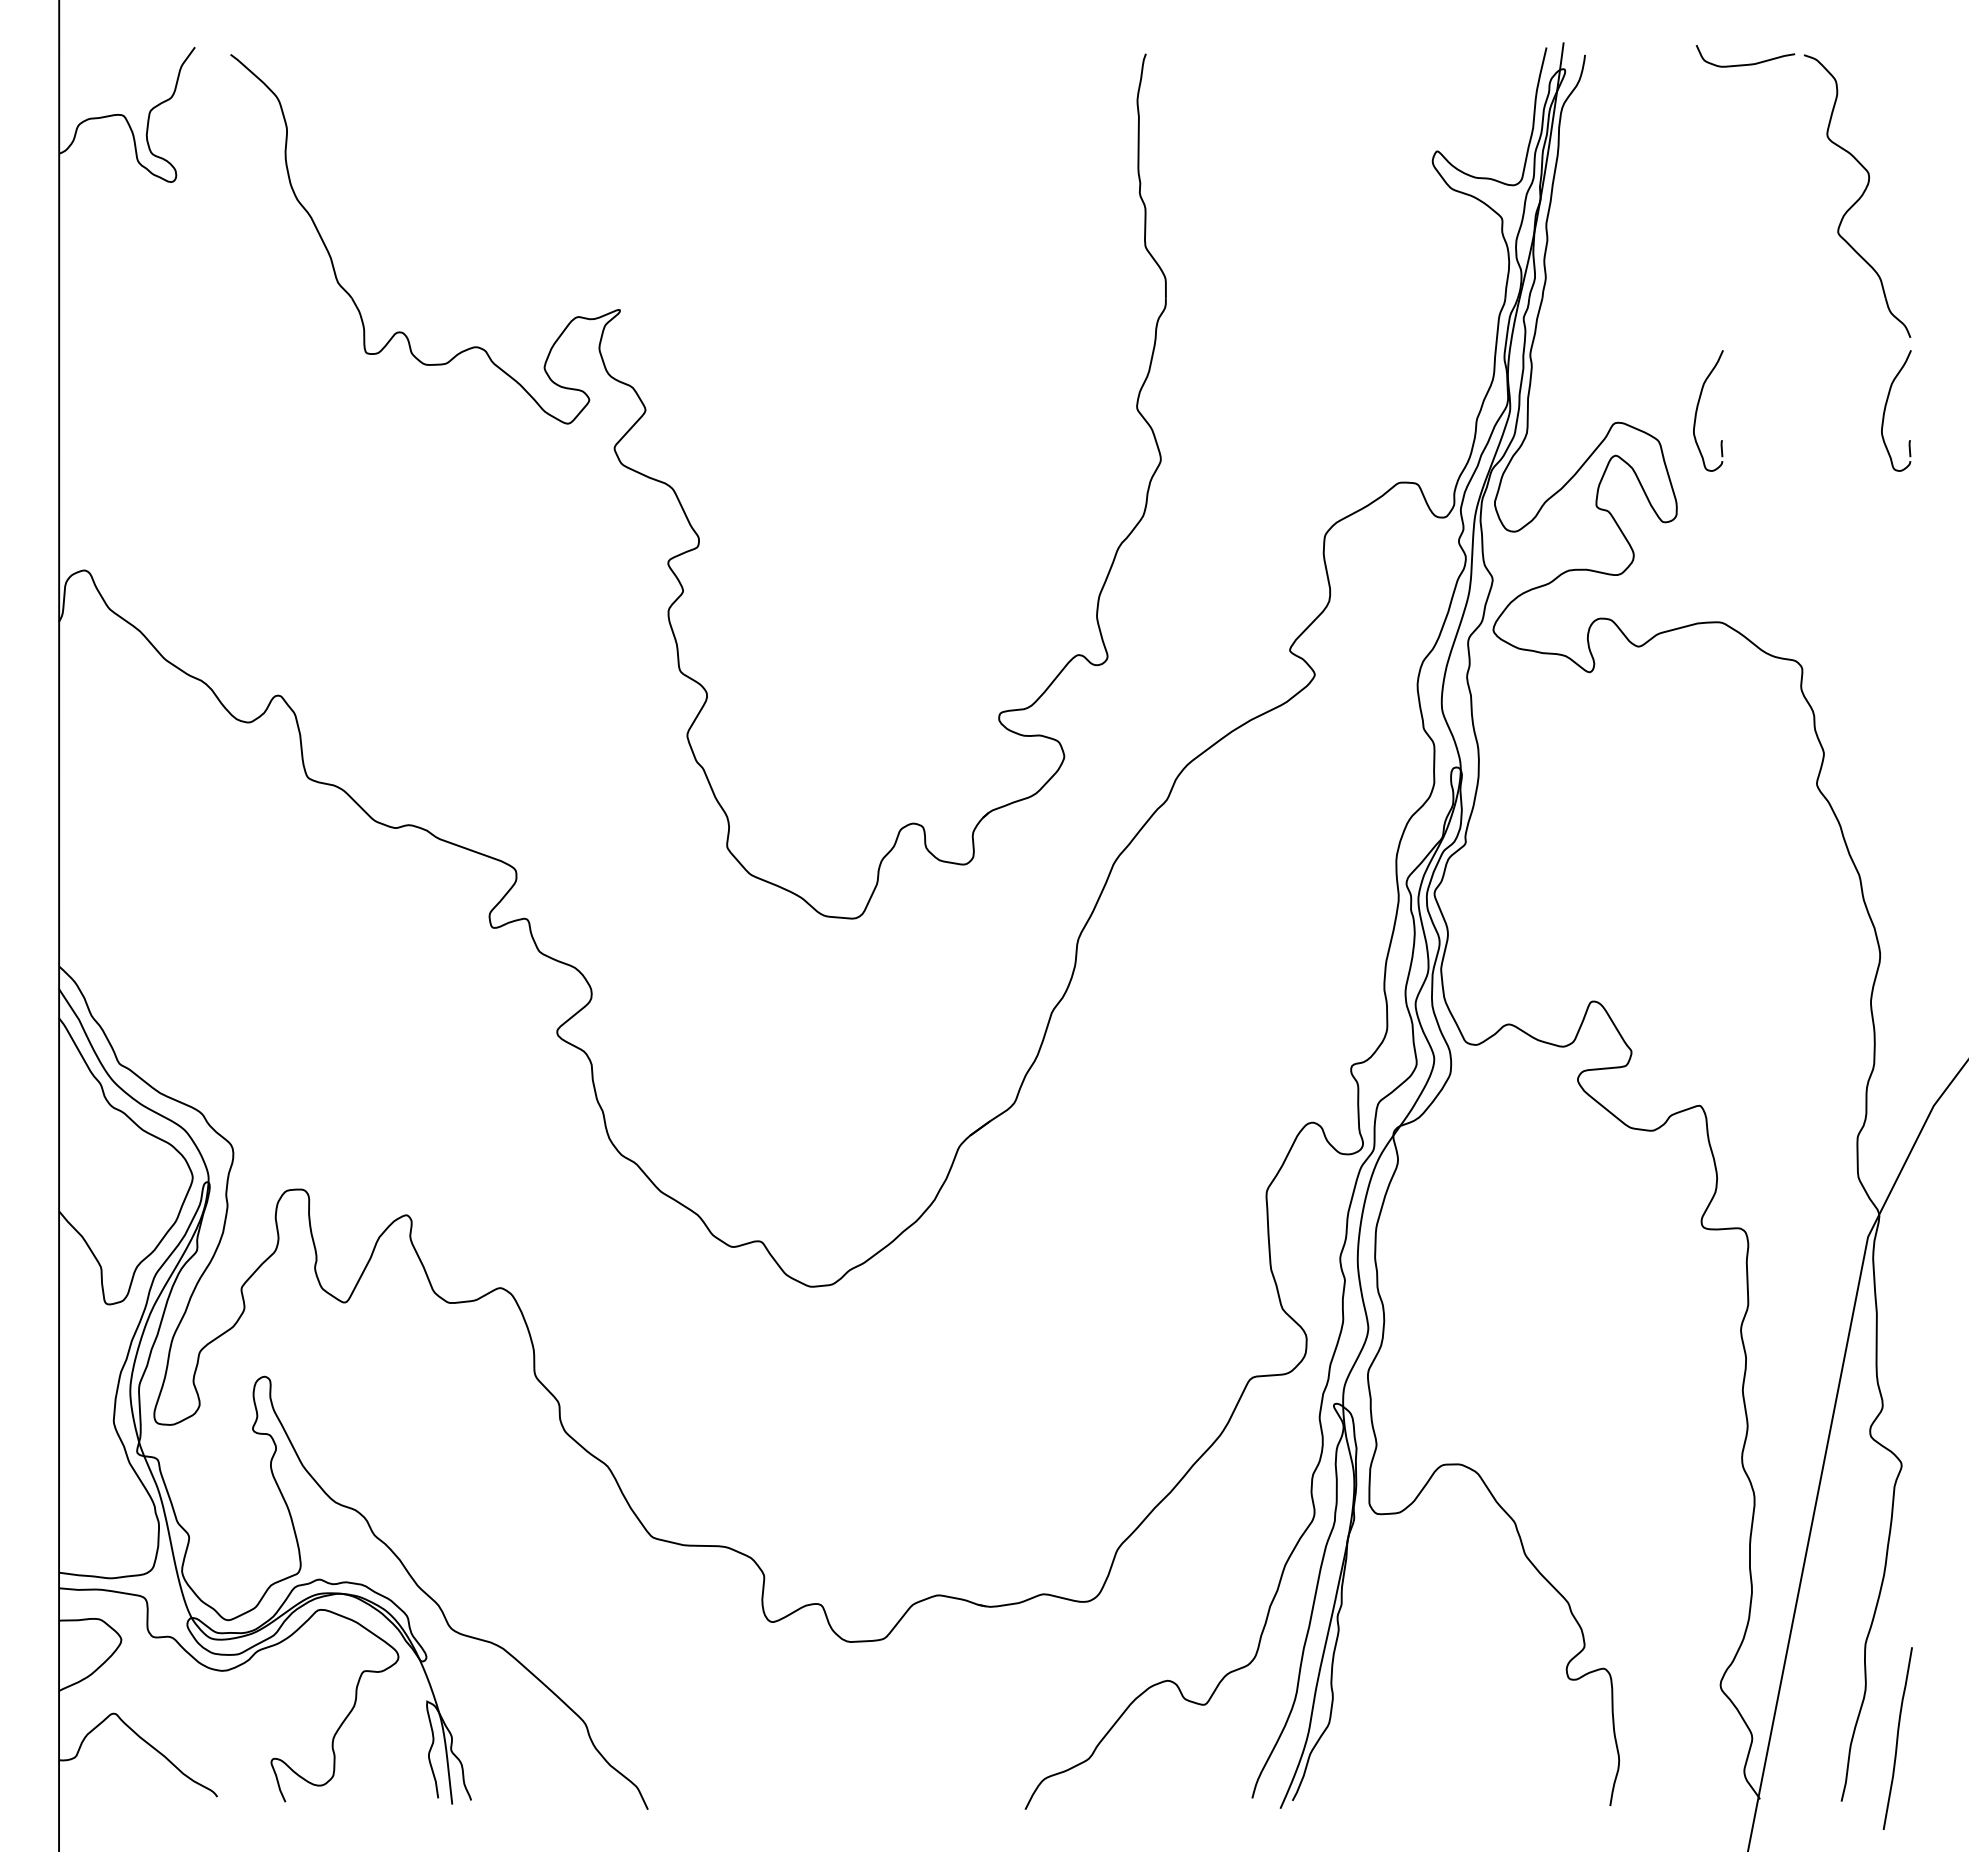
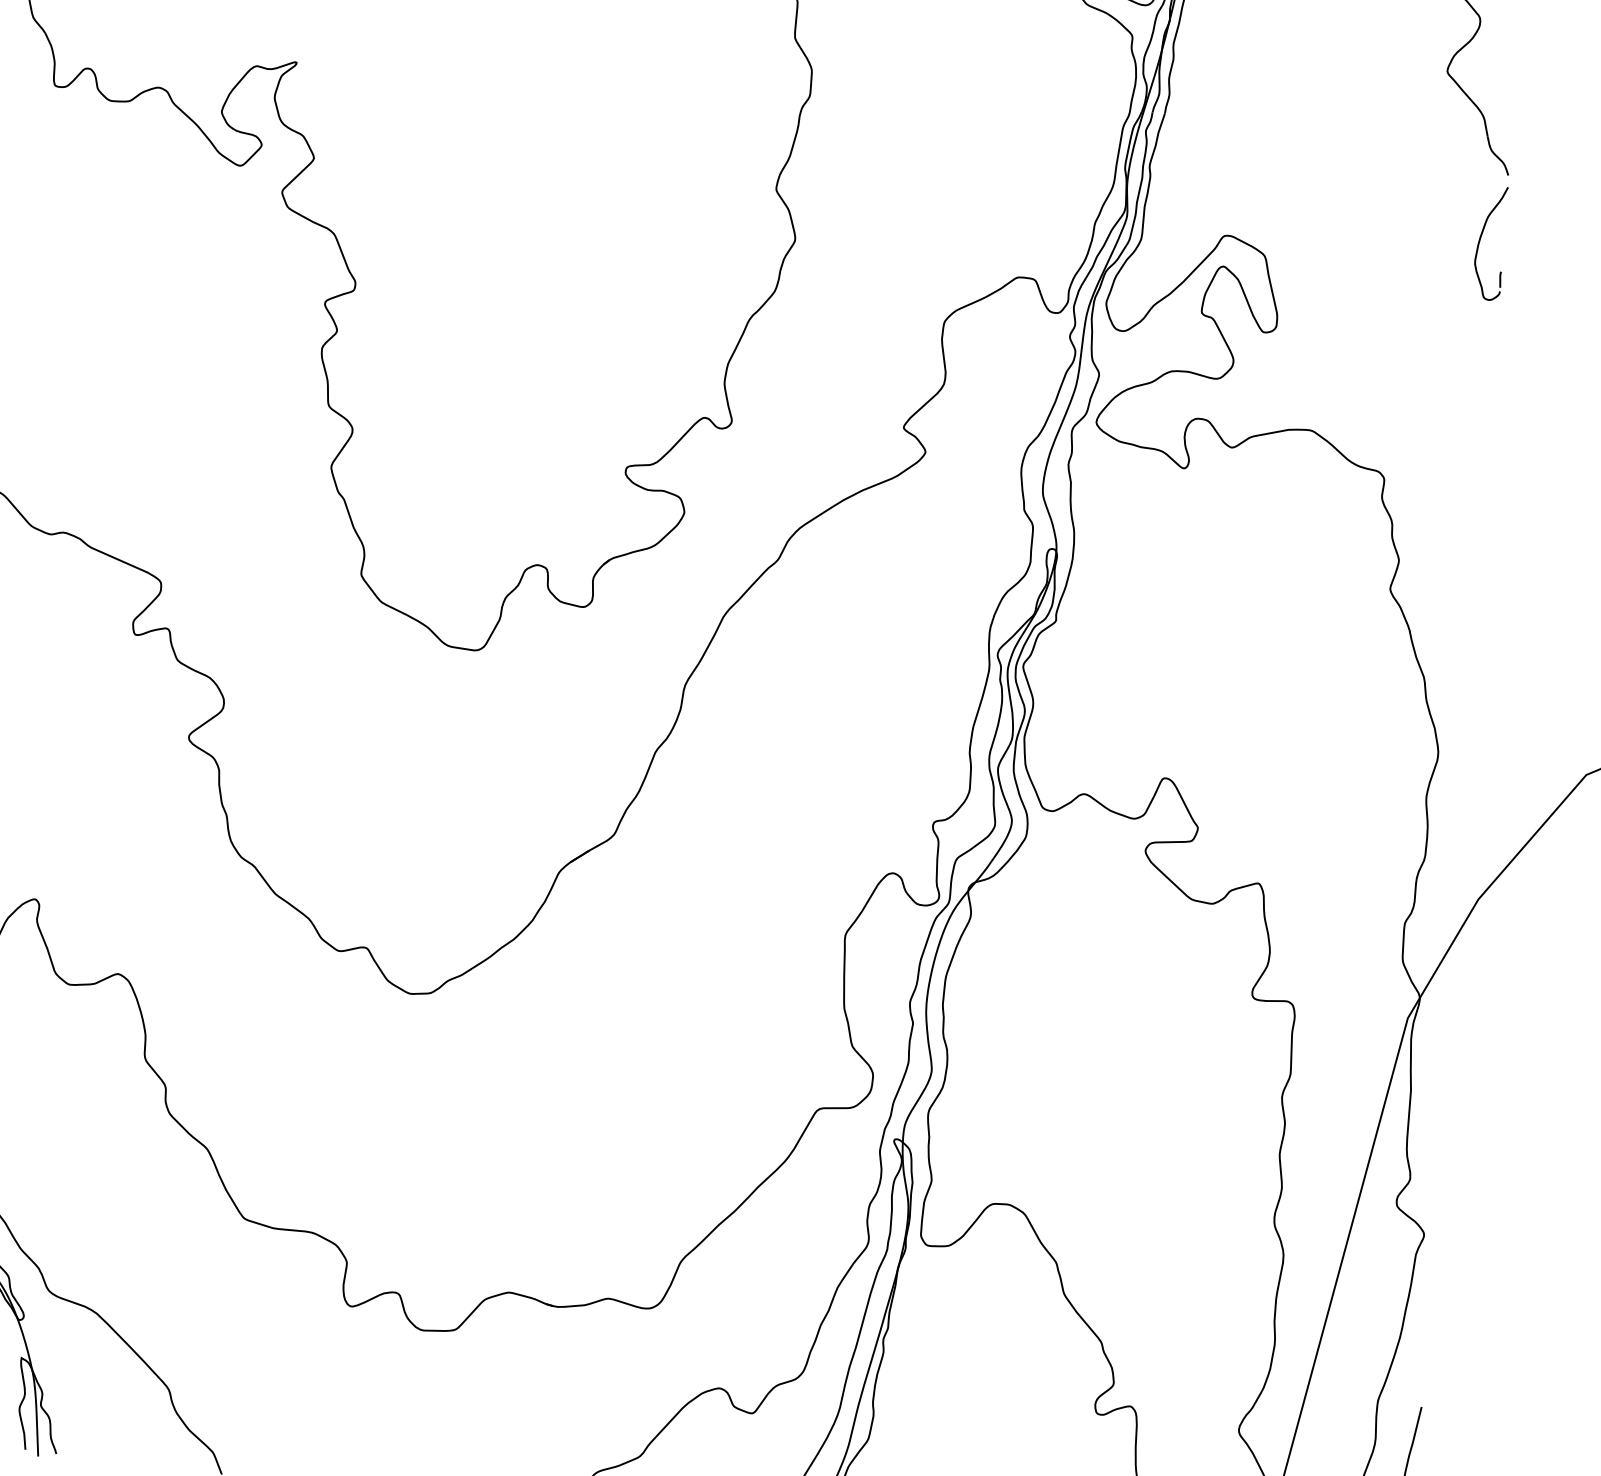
part: (1698, 407) -> (1304, 226), removed

